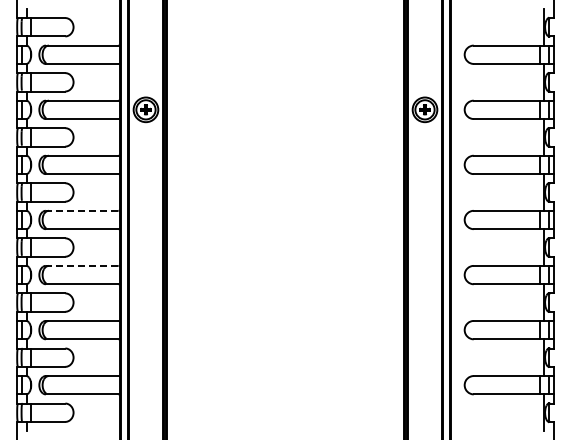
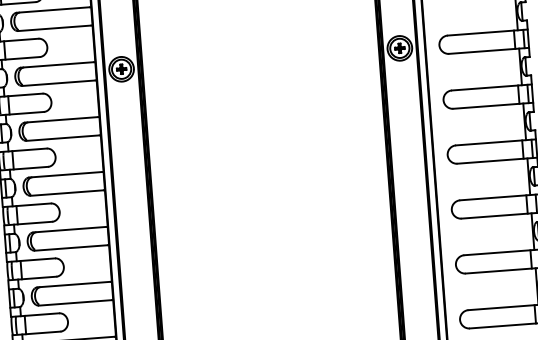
line: (81, 210) -> (64, 174), dashed -> solid
line: (81, 265) -> (68, 229), dashed -> solid

